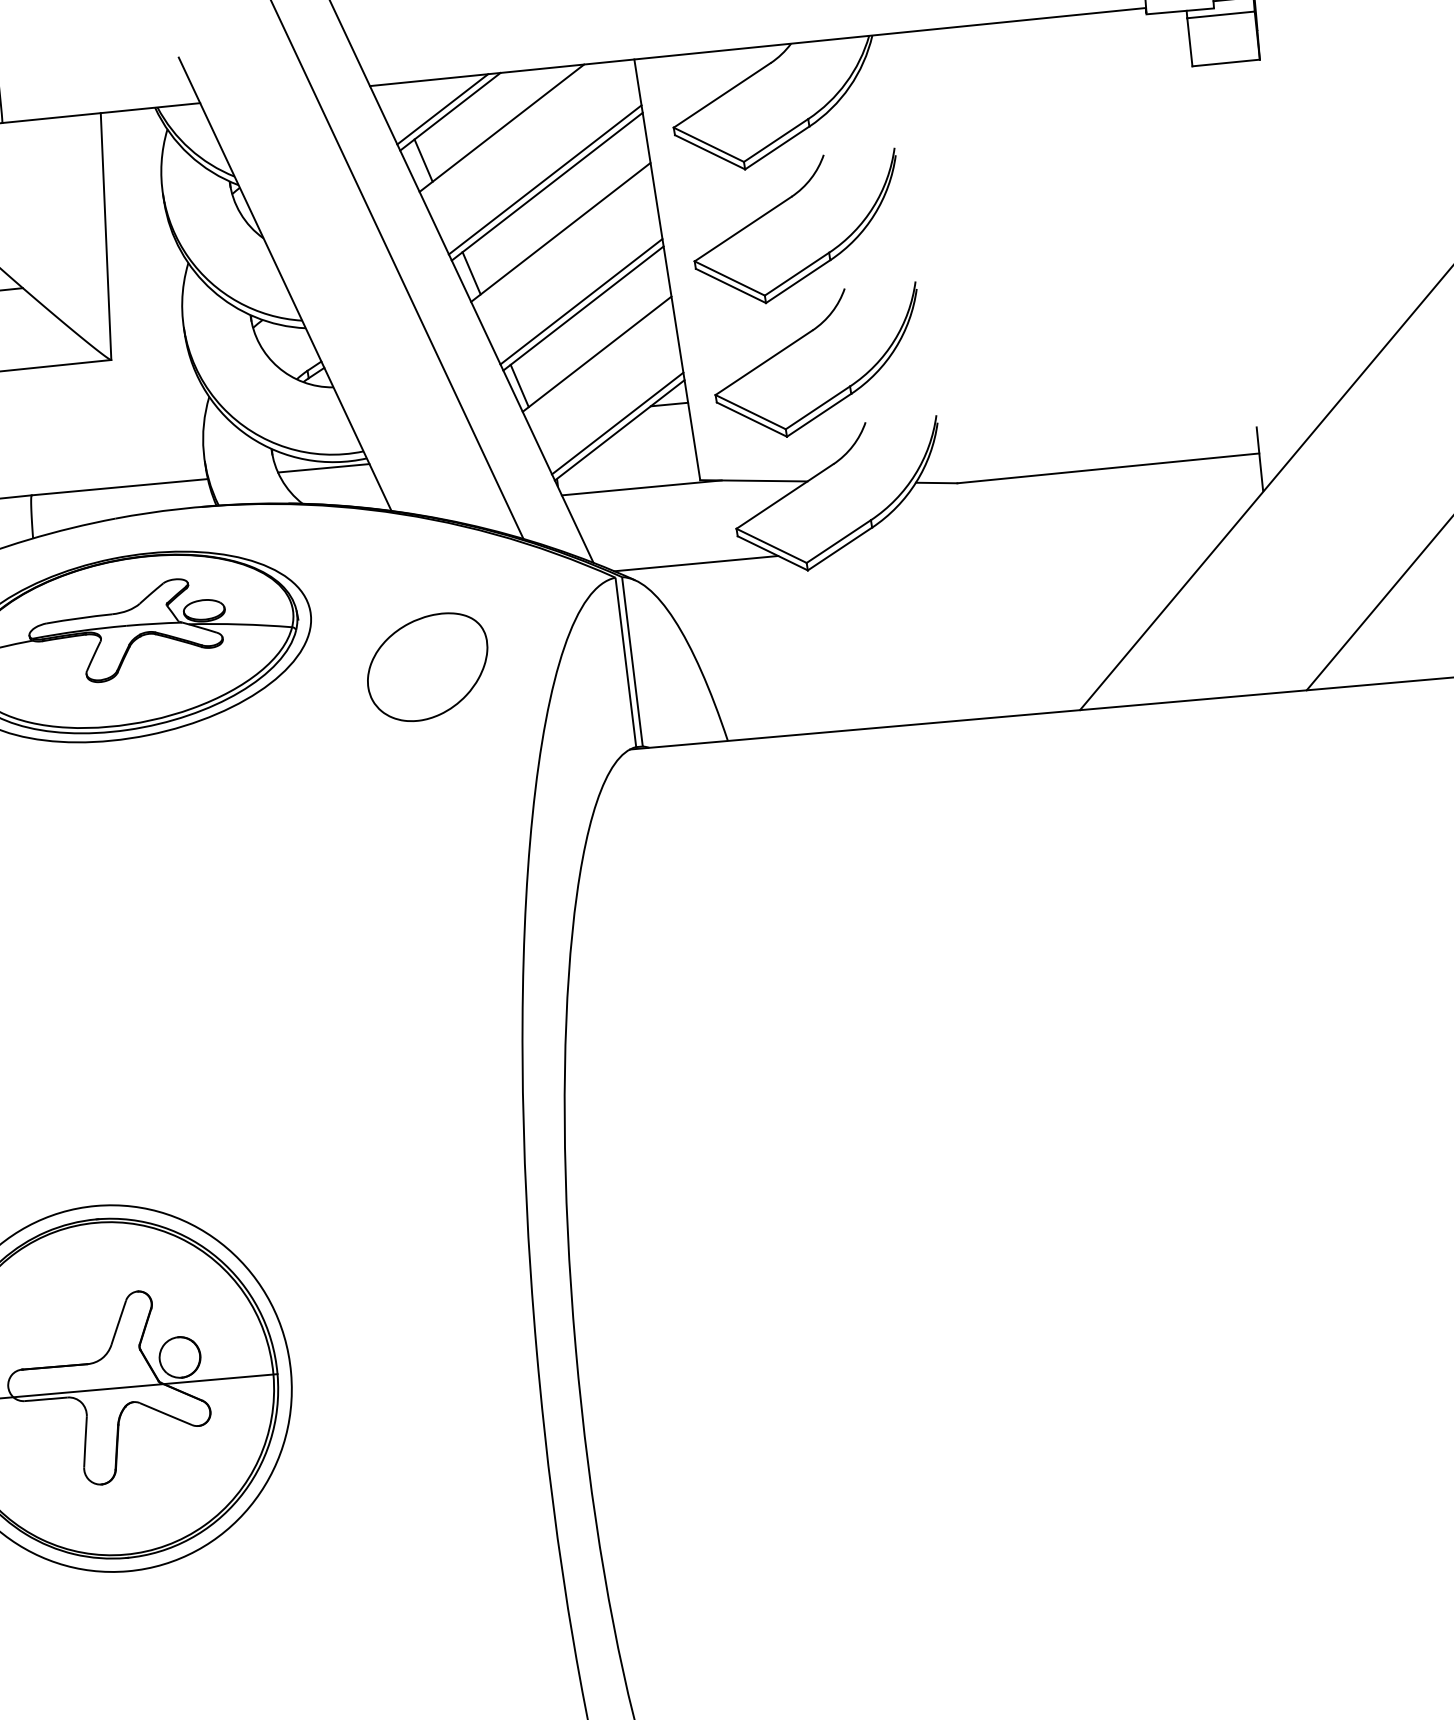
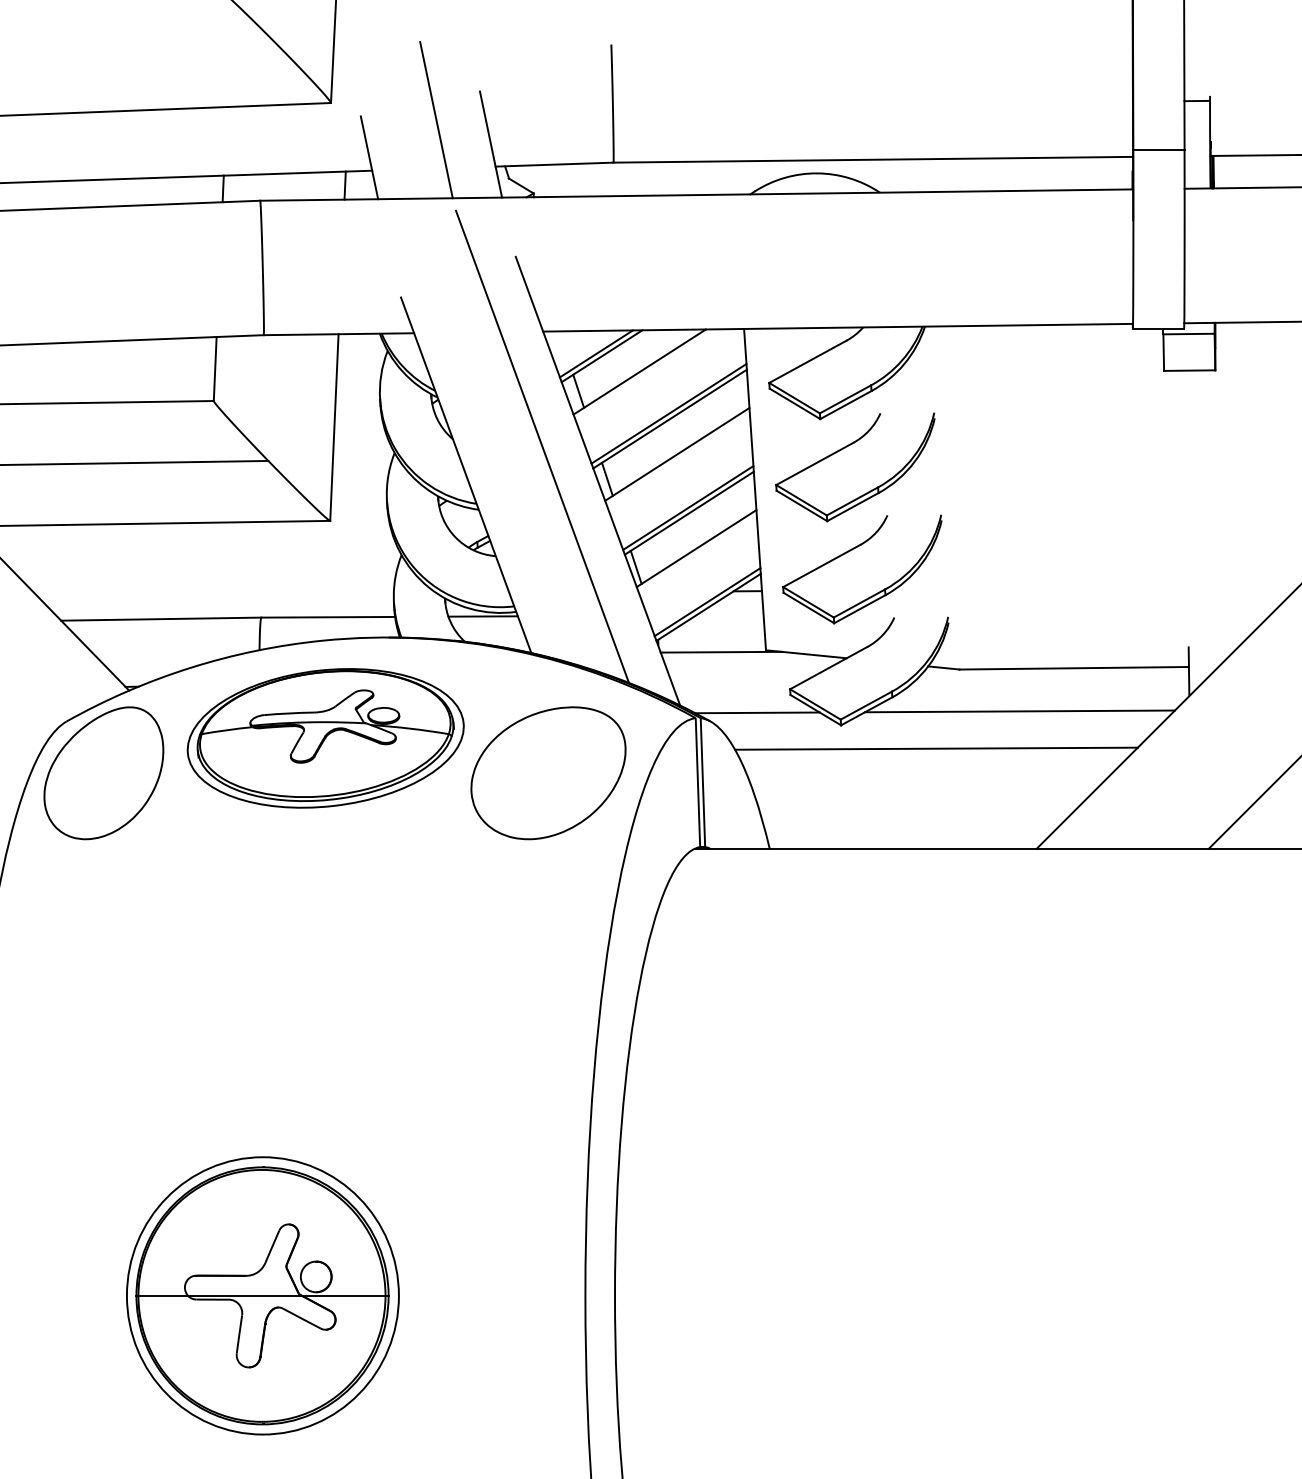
line: (1041, 531) -> (1019, 711), added
line: (936, 589) -> (936, 748), added
part: (427, 667) -> (548, 773), size x1.67

